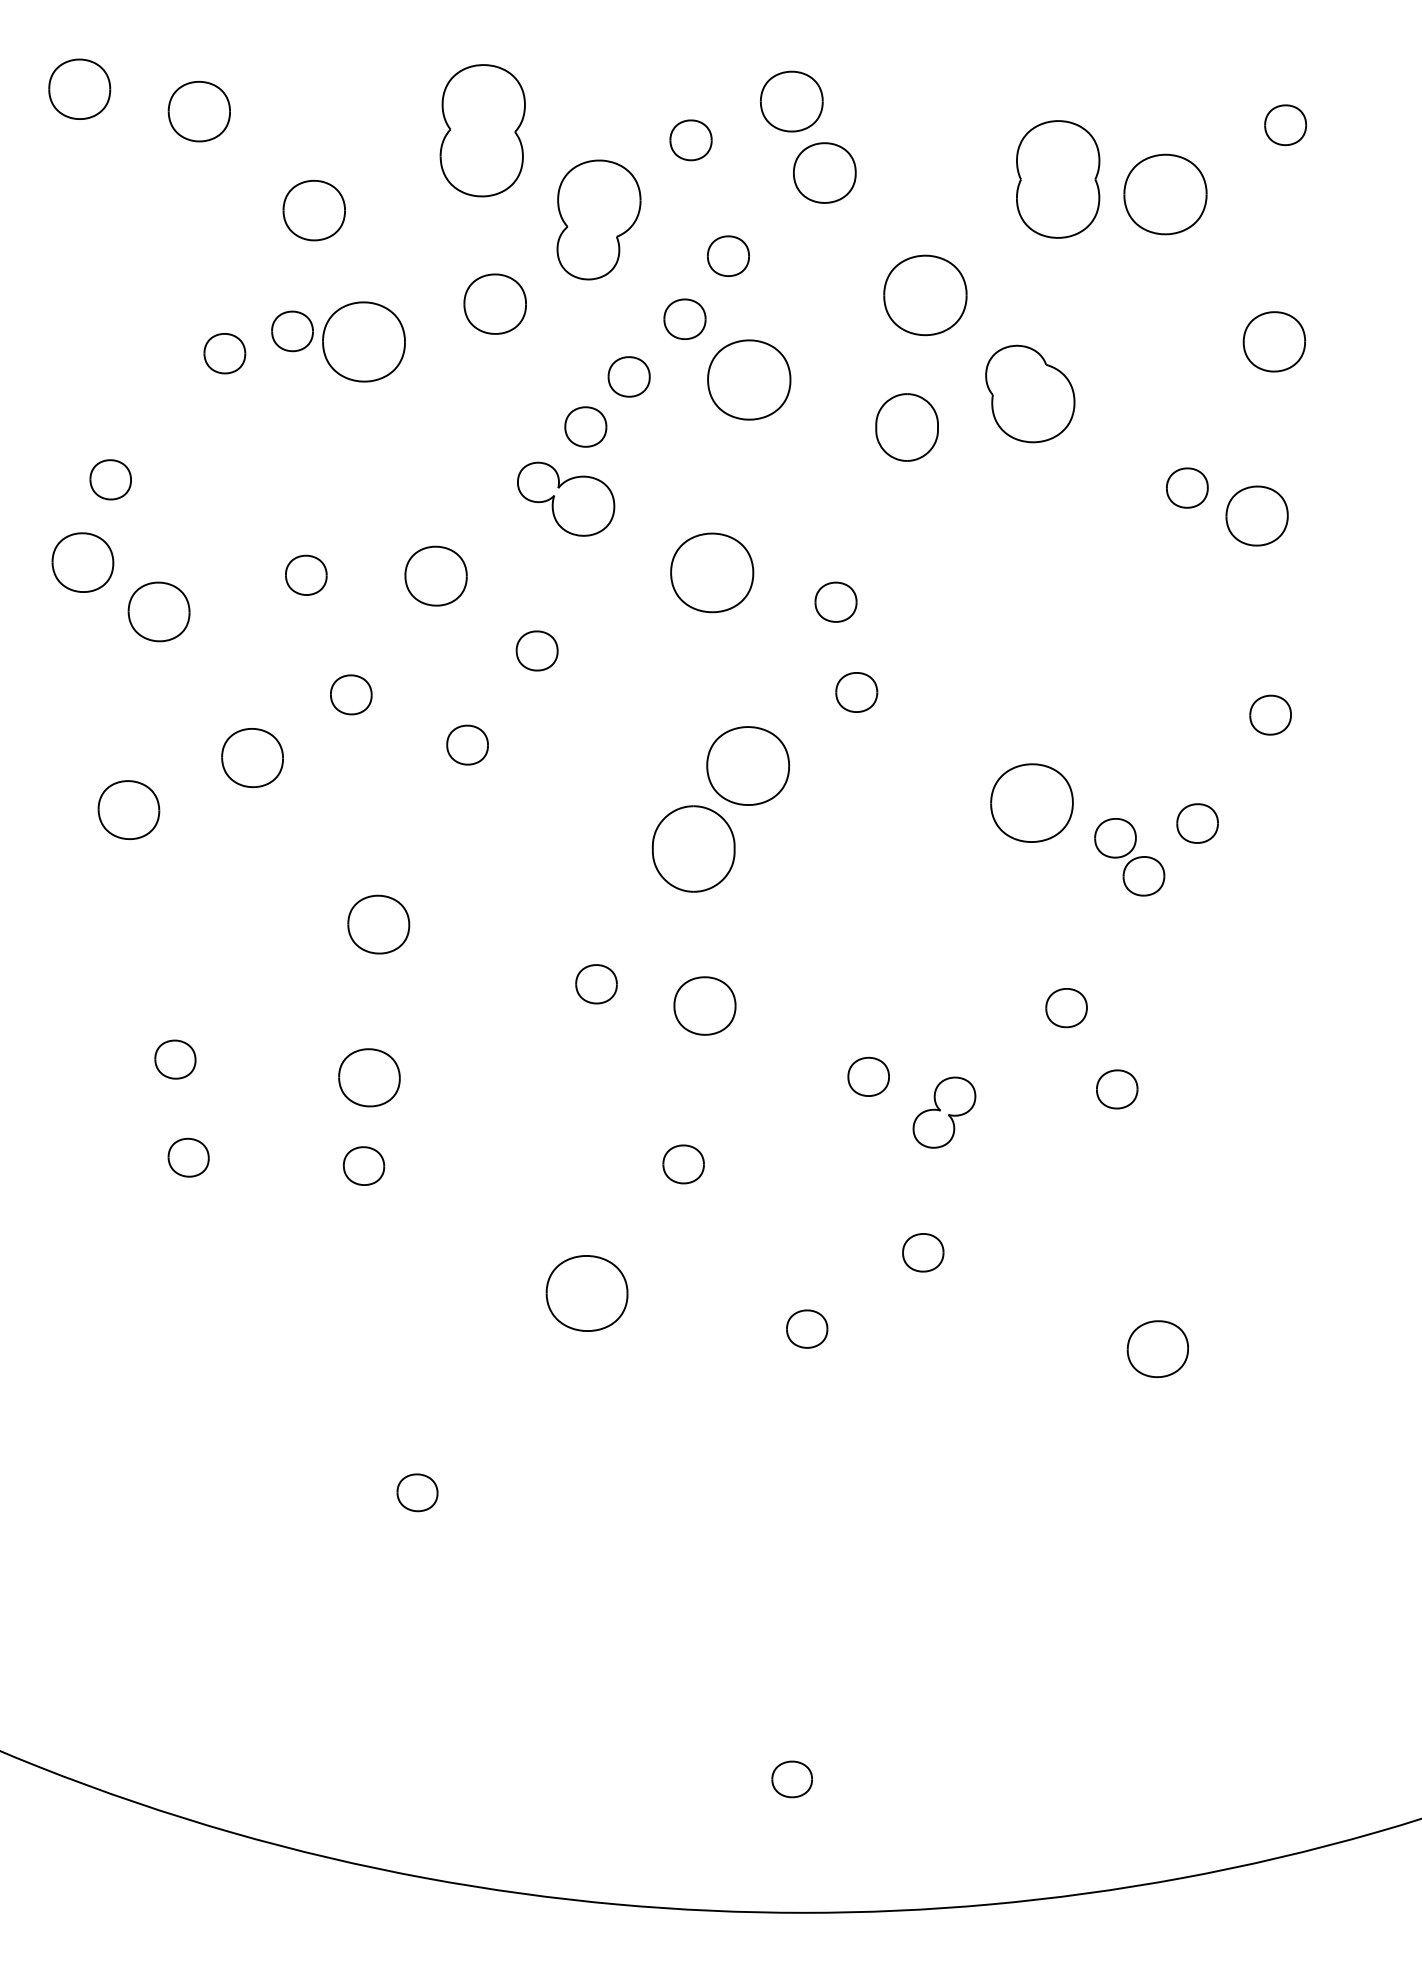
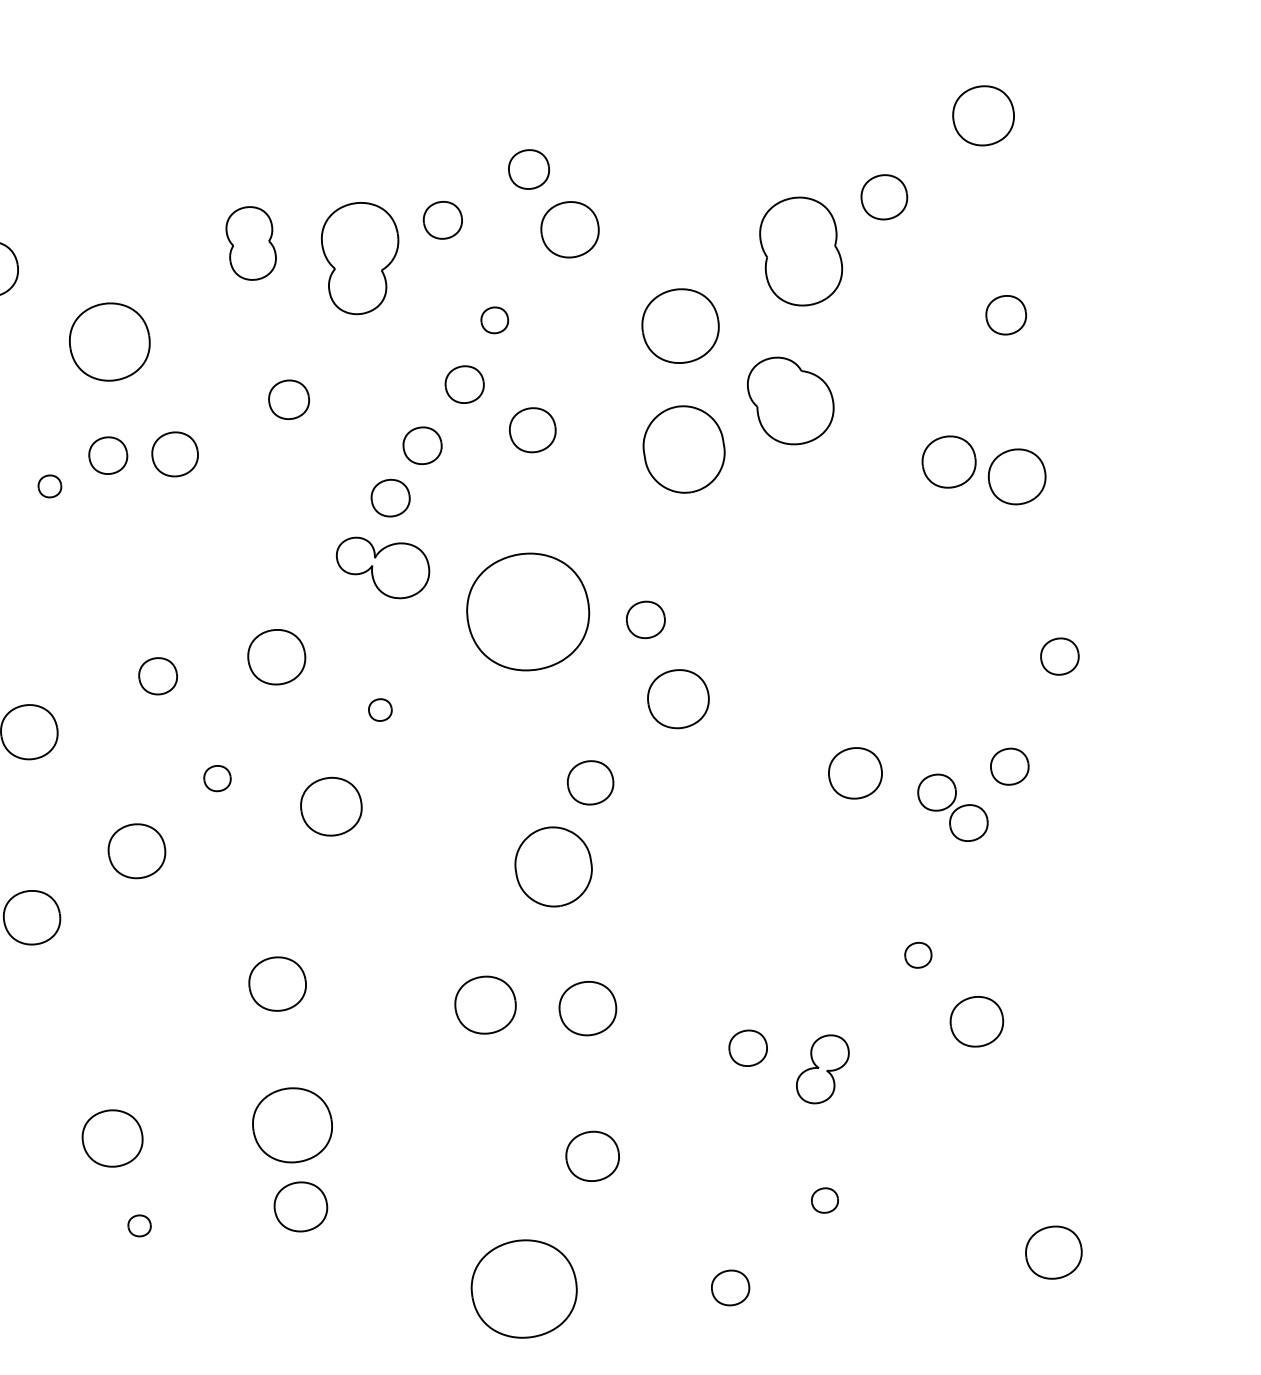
part: (791, 101) -> (528, 169), size x0.7
part: (1285, 124) -> (983, 115), size x1.6
part: (482, 130) -> (251, 243), size x0.6
part: (1058, 179) -> (801, 251), moved
part: (1165, 194) -> (884, 197), size x0.6
part: (313, 210) -> (108, 342), size x1.4
part: (598, 219) -> (362, 257), moved
part: (728, 255) -> (494, 319), size x0.7
part: (494, 303) -> (288, 399), size x0.7
part: (363, 341) -> (174, 454), size x0.6
part: (1273, 341) -> (1005, 315), size x0.7
part: (224, 353) -> (49, 486), size x0.6
part: (749, 379) -> (532, 429), size x0.6
part: (906, 427) -> (683, 449), size x1.4
part: (1187, 487) -> (949, 461), size x1.4
part: (712, 572) -> (528, 611), size x1.6
part: (536, 650) -> (379, 709), size x0.6
part: (856, 692) -> (678, 699), size x1.6
part: (351, 694) -> (217, 778), size x0.7
part: (467, 744) -> (331, 806), size x1.6
part: (747, 765) -> (589, 782), size x0.6
part: (1031, 802) -> (854, 772), size x0.7
part: (596, 984) -> (485, 1005), size x1.6
part: (1066, 1008) -> (918, 955), size x0.7
part: (175, 1059) -> (112, 1138), size x1.6
part: (369, 1077) -> (292, 1125), size x1.4
part: (1117, 1089) -> (977, 1021), size x1.4
part: (188, 1157) -> (139, 1225), size x0.6
part: (683, 1164) -> (592, 1156), size x1.4
part: (364, 1165) -> (301, 1206), size x1.4
part: (923, 1252) -> (825, 1200), size x0.7
part: (586, 1293) -> (523, 1289), size x1.4

